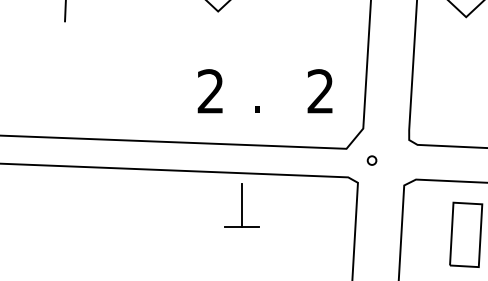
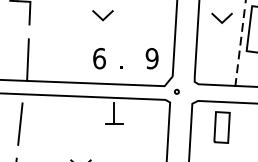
text: (210, 91) -> (99, 58), 2 -> 6
text: (319, 91) -> (151, 58), 2 -> 9
line: (60, 93) -> (27, 59), added
line: (46, 226) -> (20, 123), added

